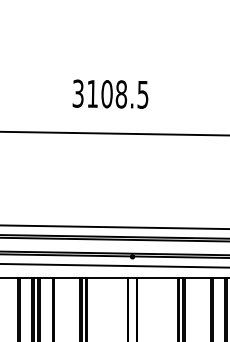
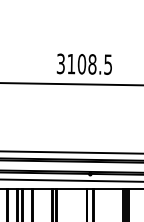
text: (110, 93) -> (84, 63), moved

